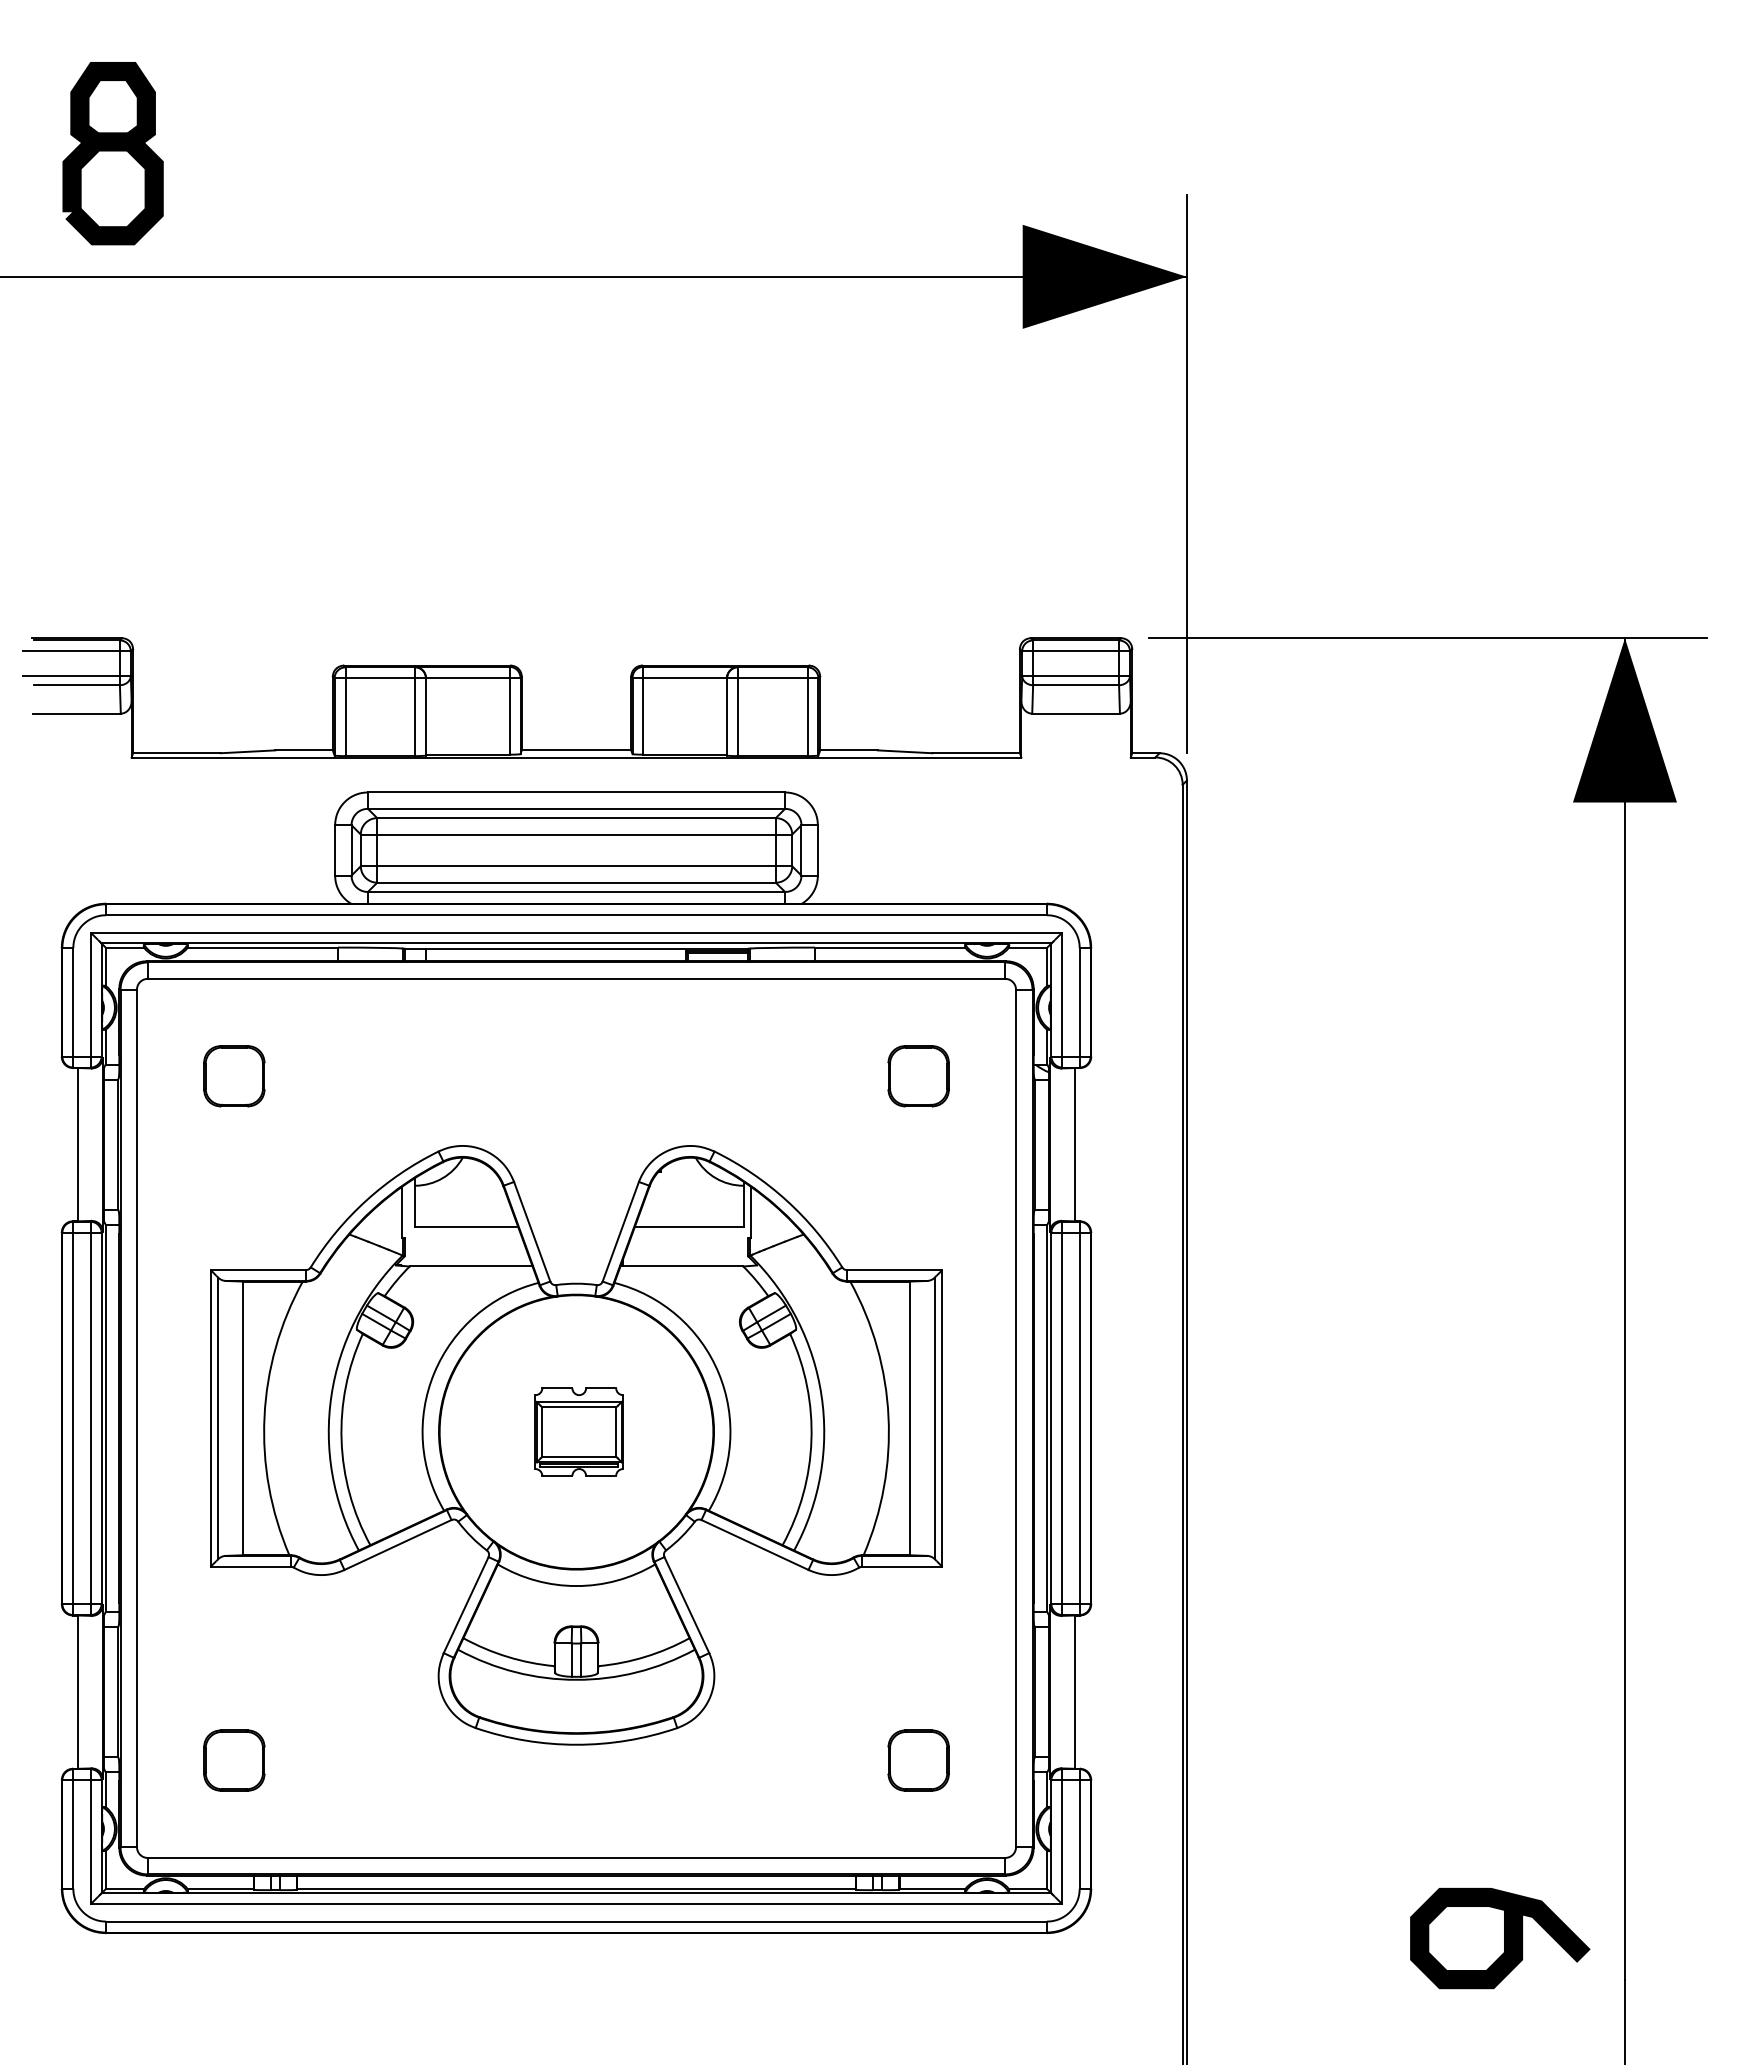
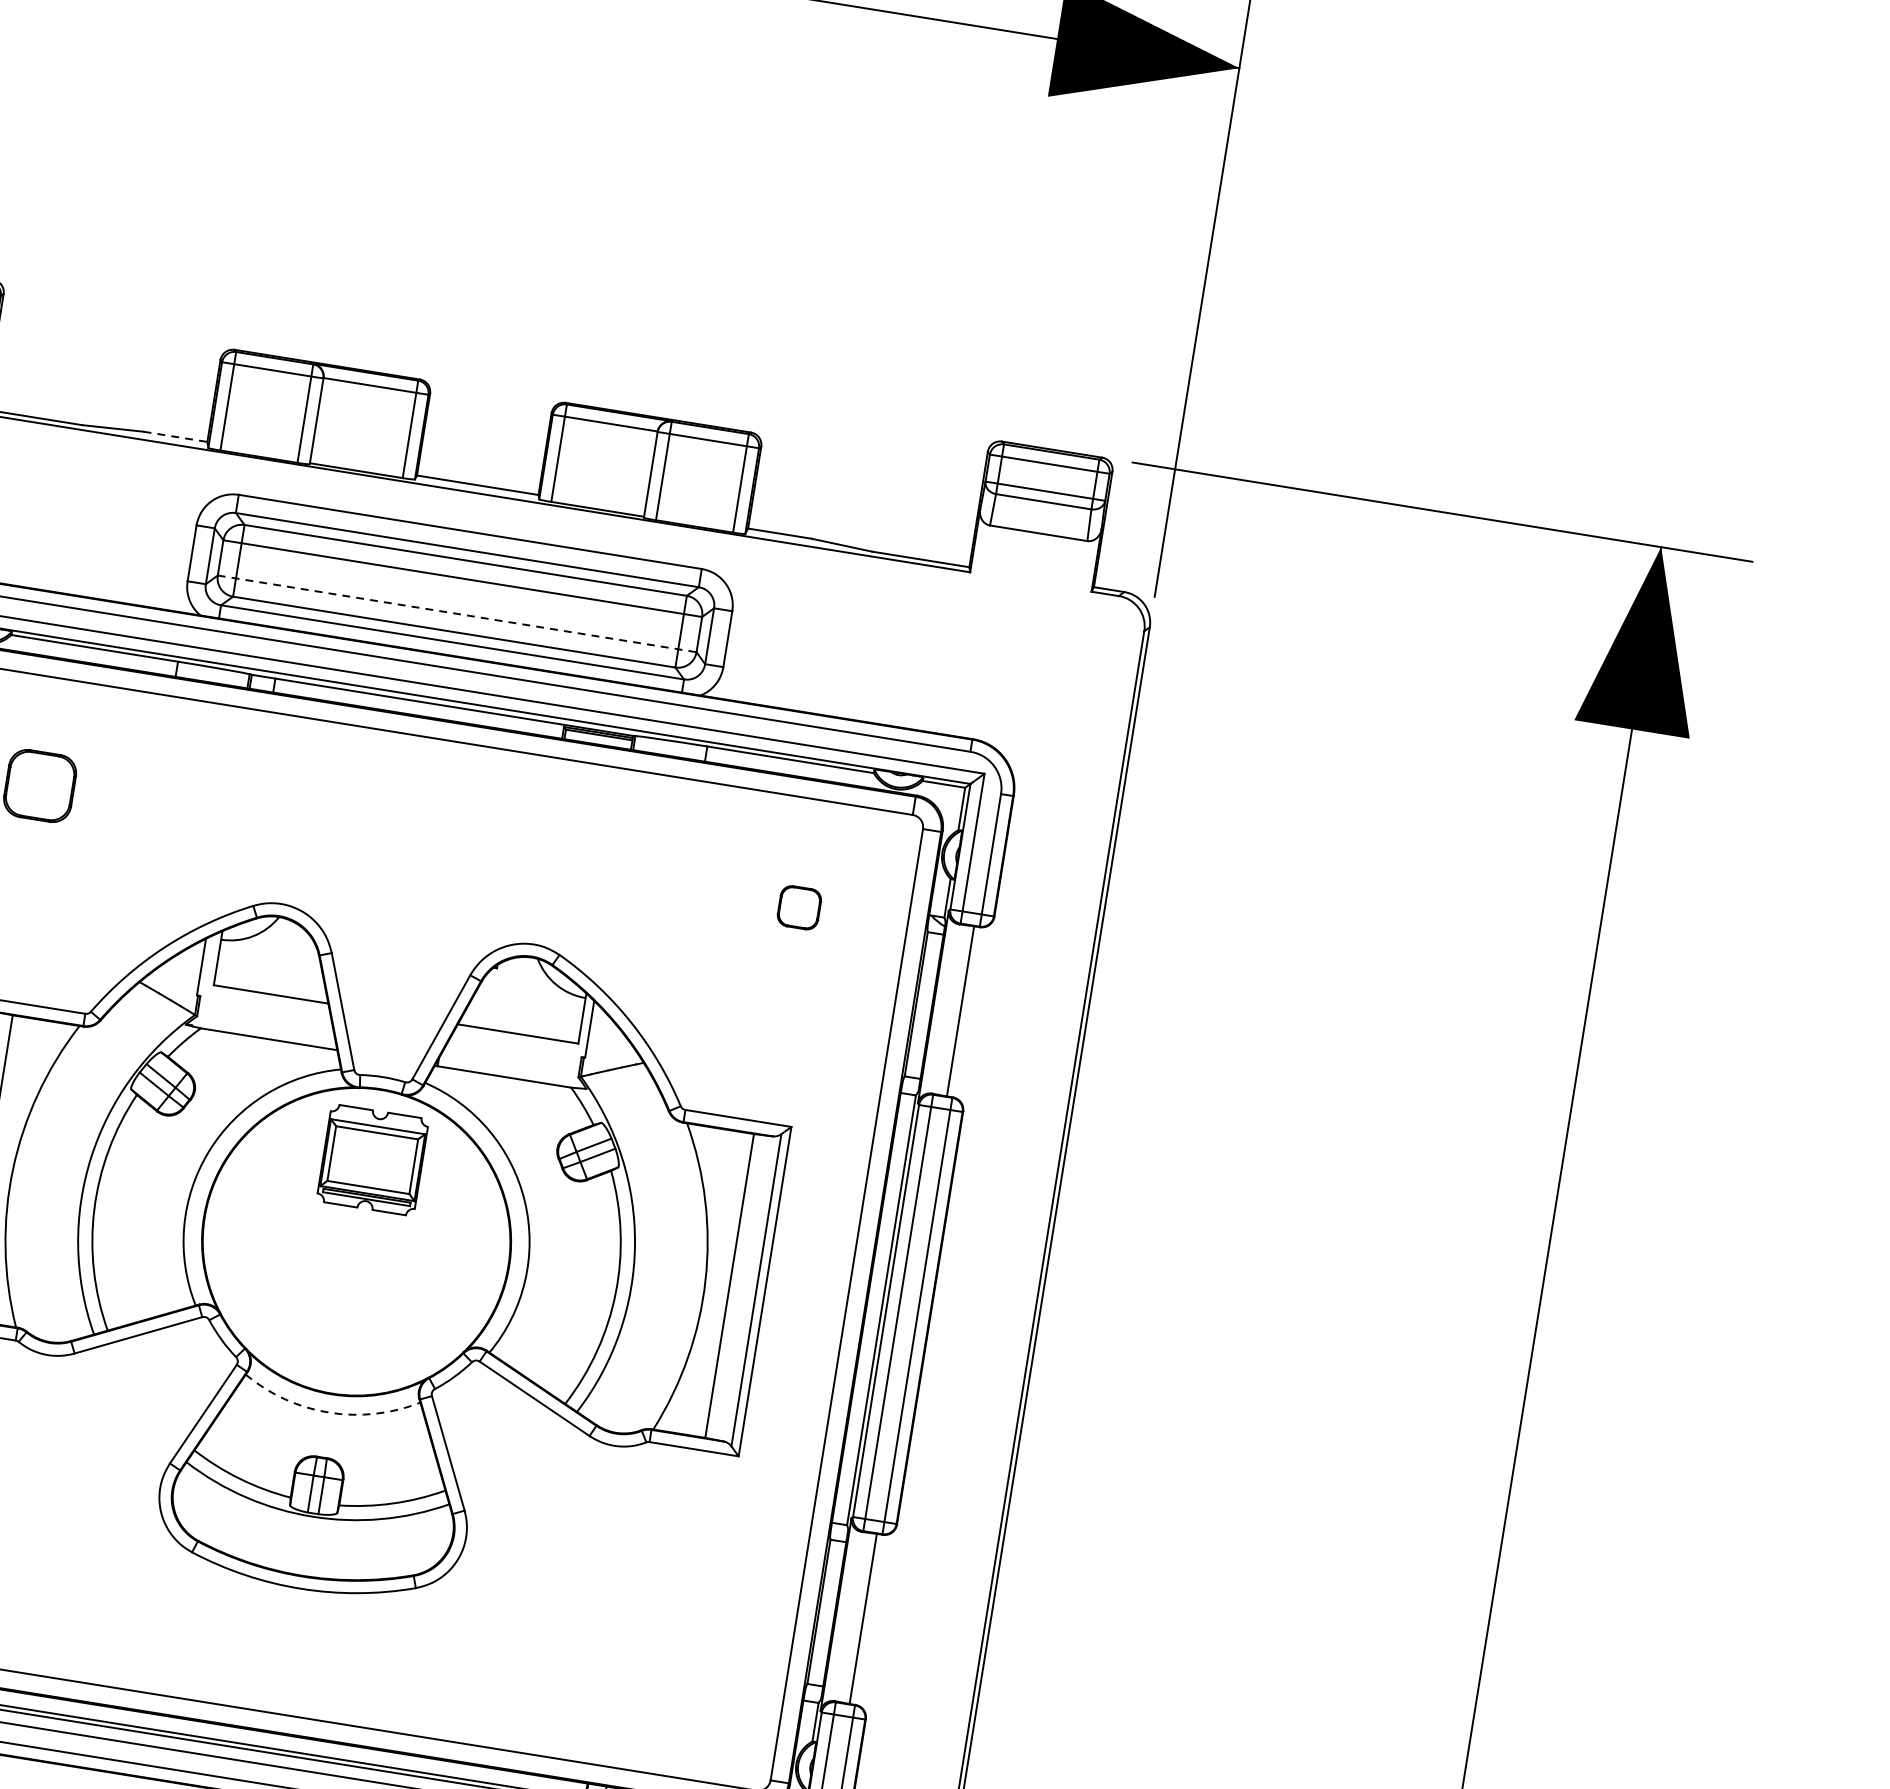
line: (304, 750) -> (175, 437), solid -> dashed
line: (576, 866) -> (457, 614), solid -> dashed
part: (918, 1076) -> (799, 907), size x0.6
part: (578, 1431) -> (372, 1159), moved
arc: (576, 1586) -> (329, 1413), solid -> dashed
part: (918, 1760) -> (677, 1667), removed

